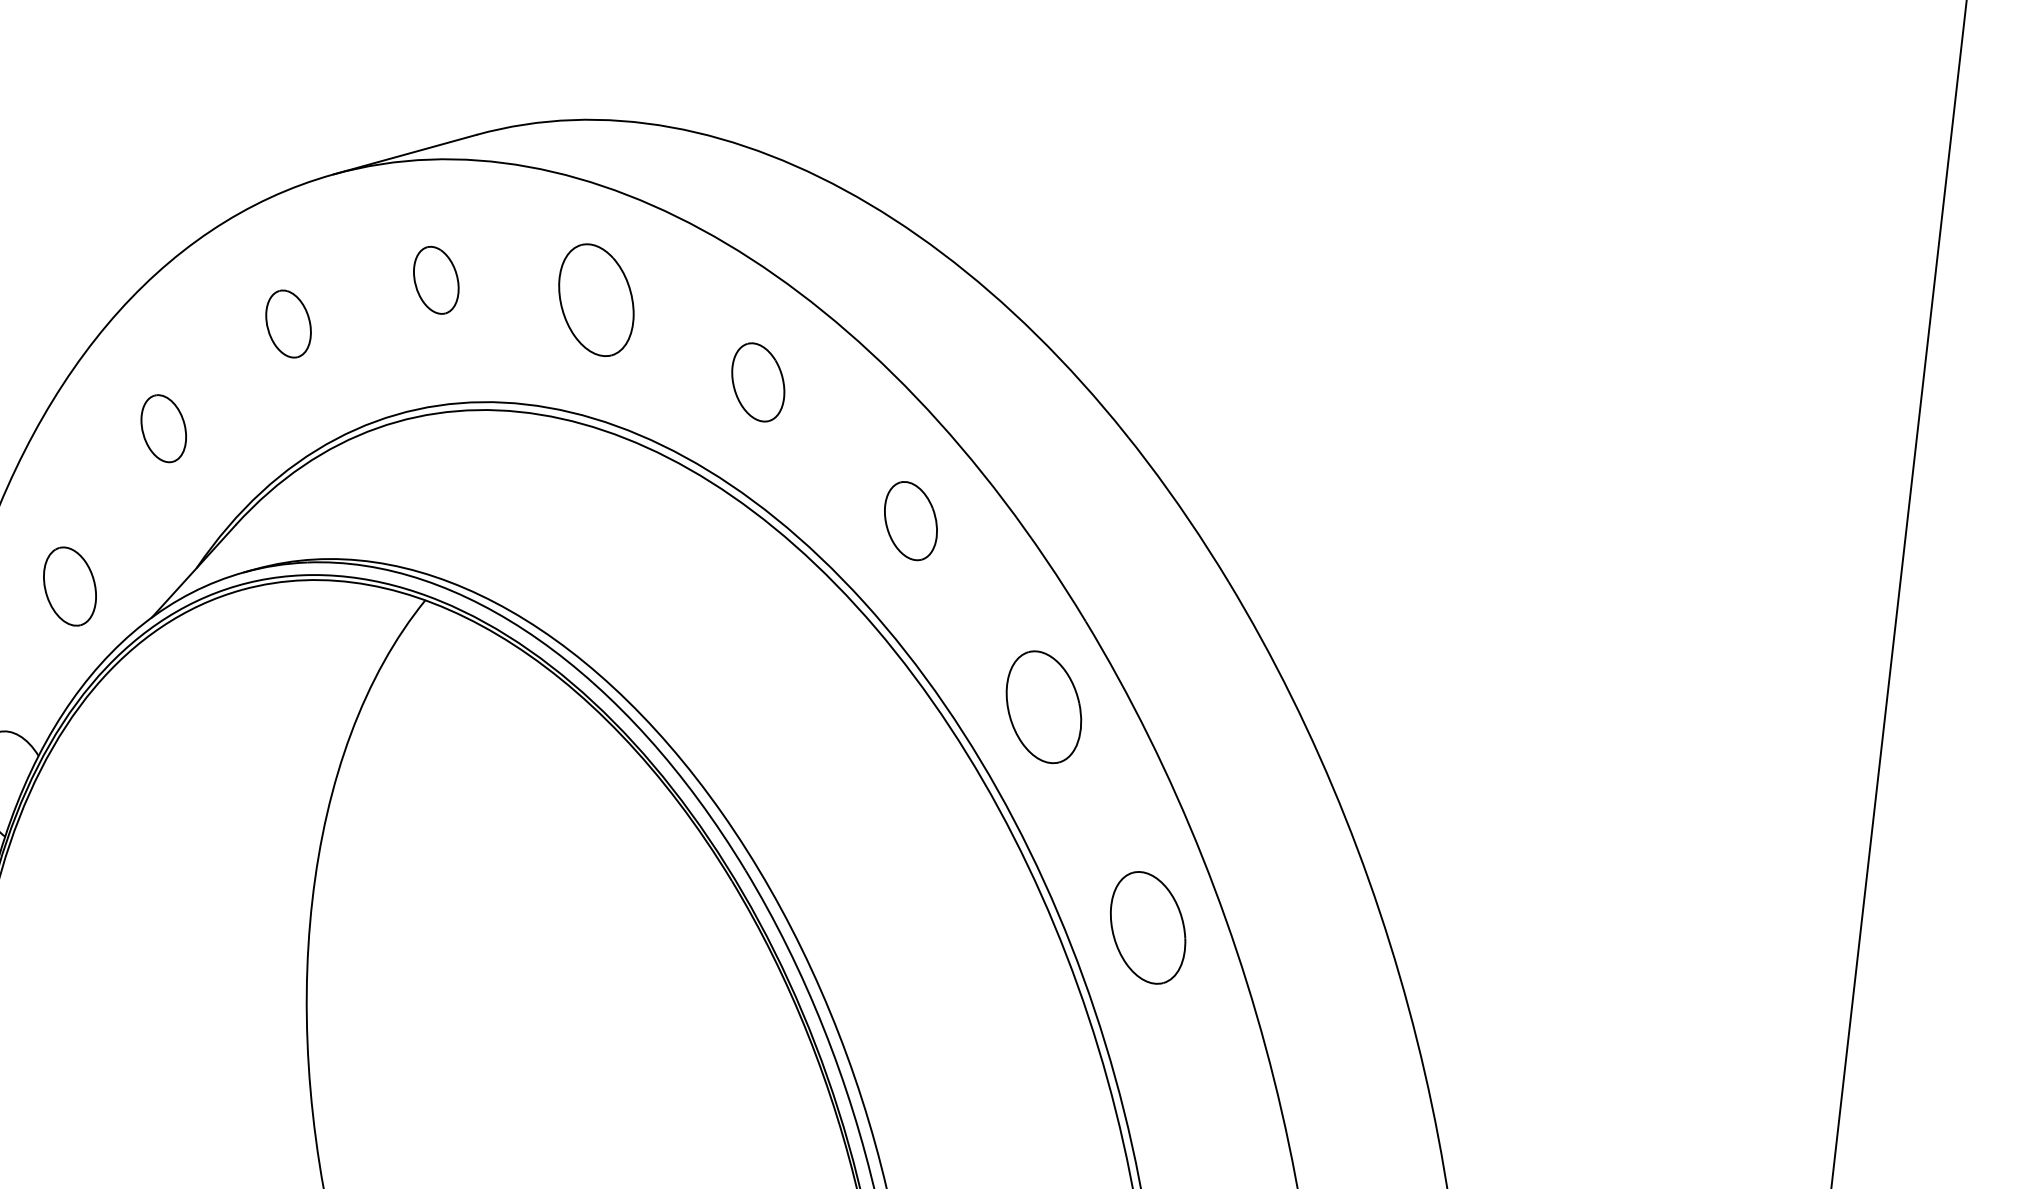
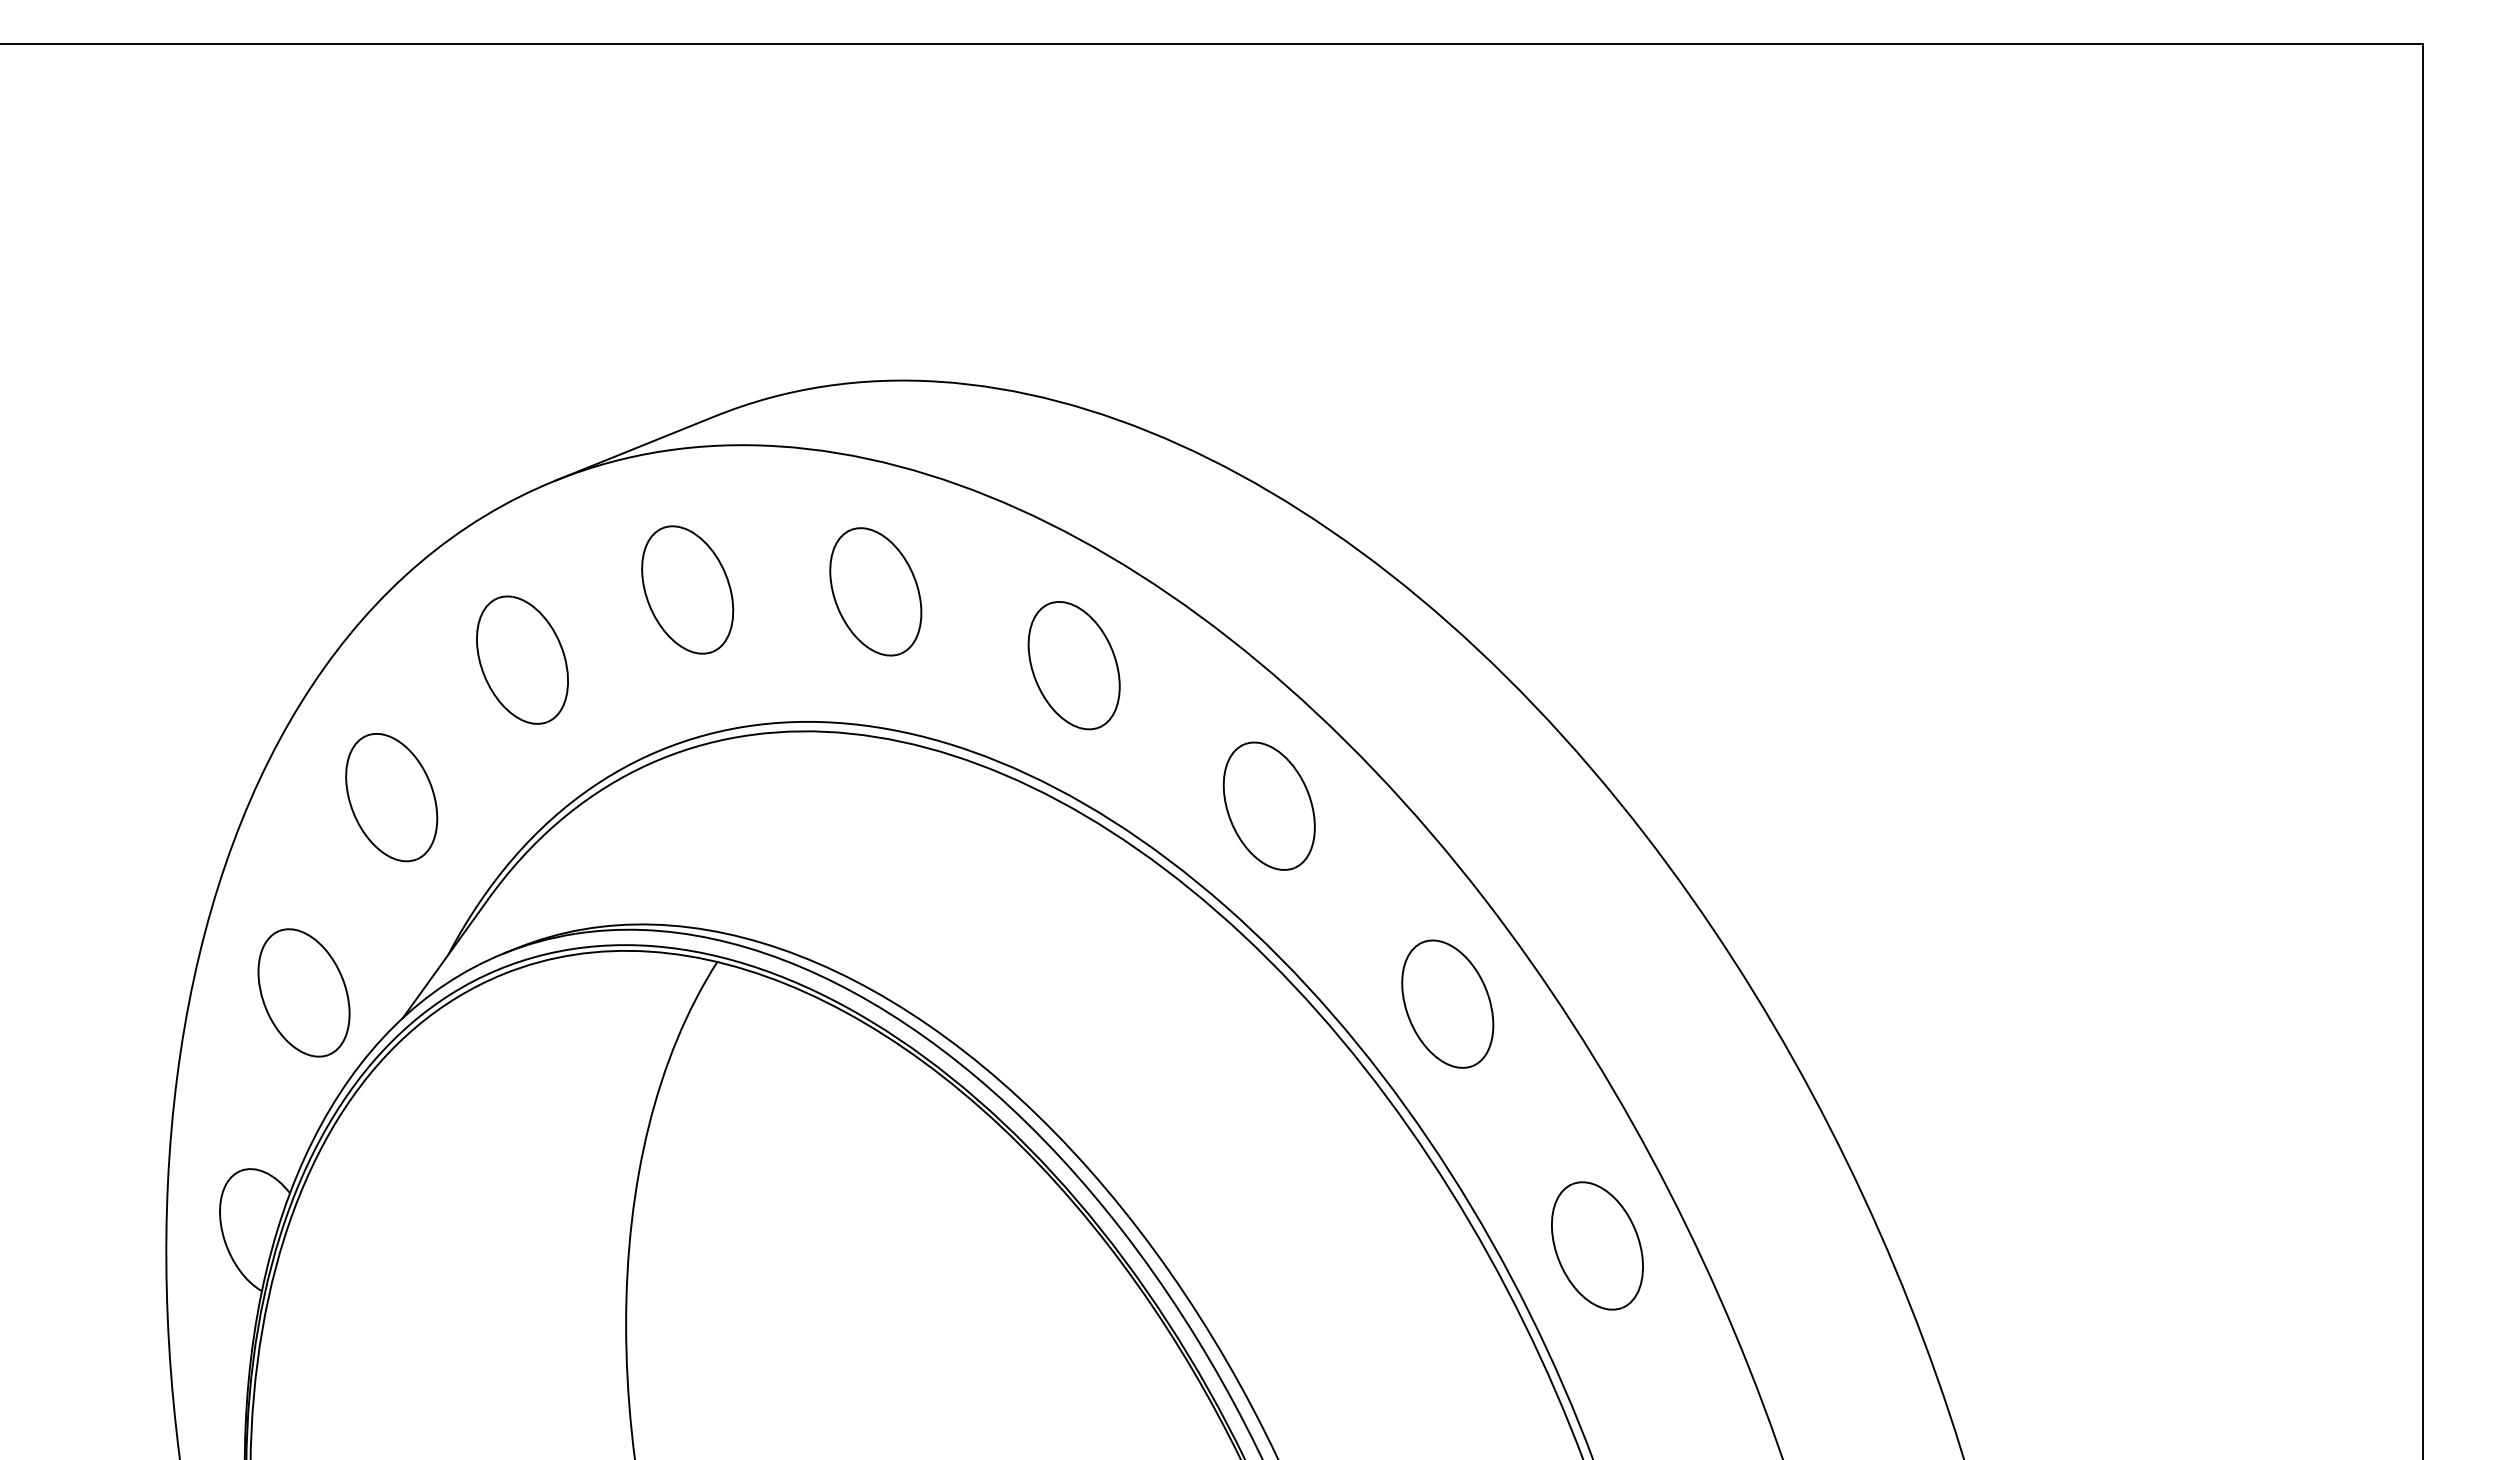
part: (436, 279) -> (687, 589), size x1.67
part: (288, 323) -> (522, 659), size x1.67
part: (757, 382) -> (1073, 665), size x1.43
part: (163, 428) -> (391, 797), size x1.67
part: (910, 520) -> (1268, 805), size x1.43
part: (69, 586) -> (303, 992), size x1.43

